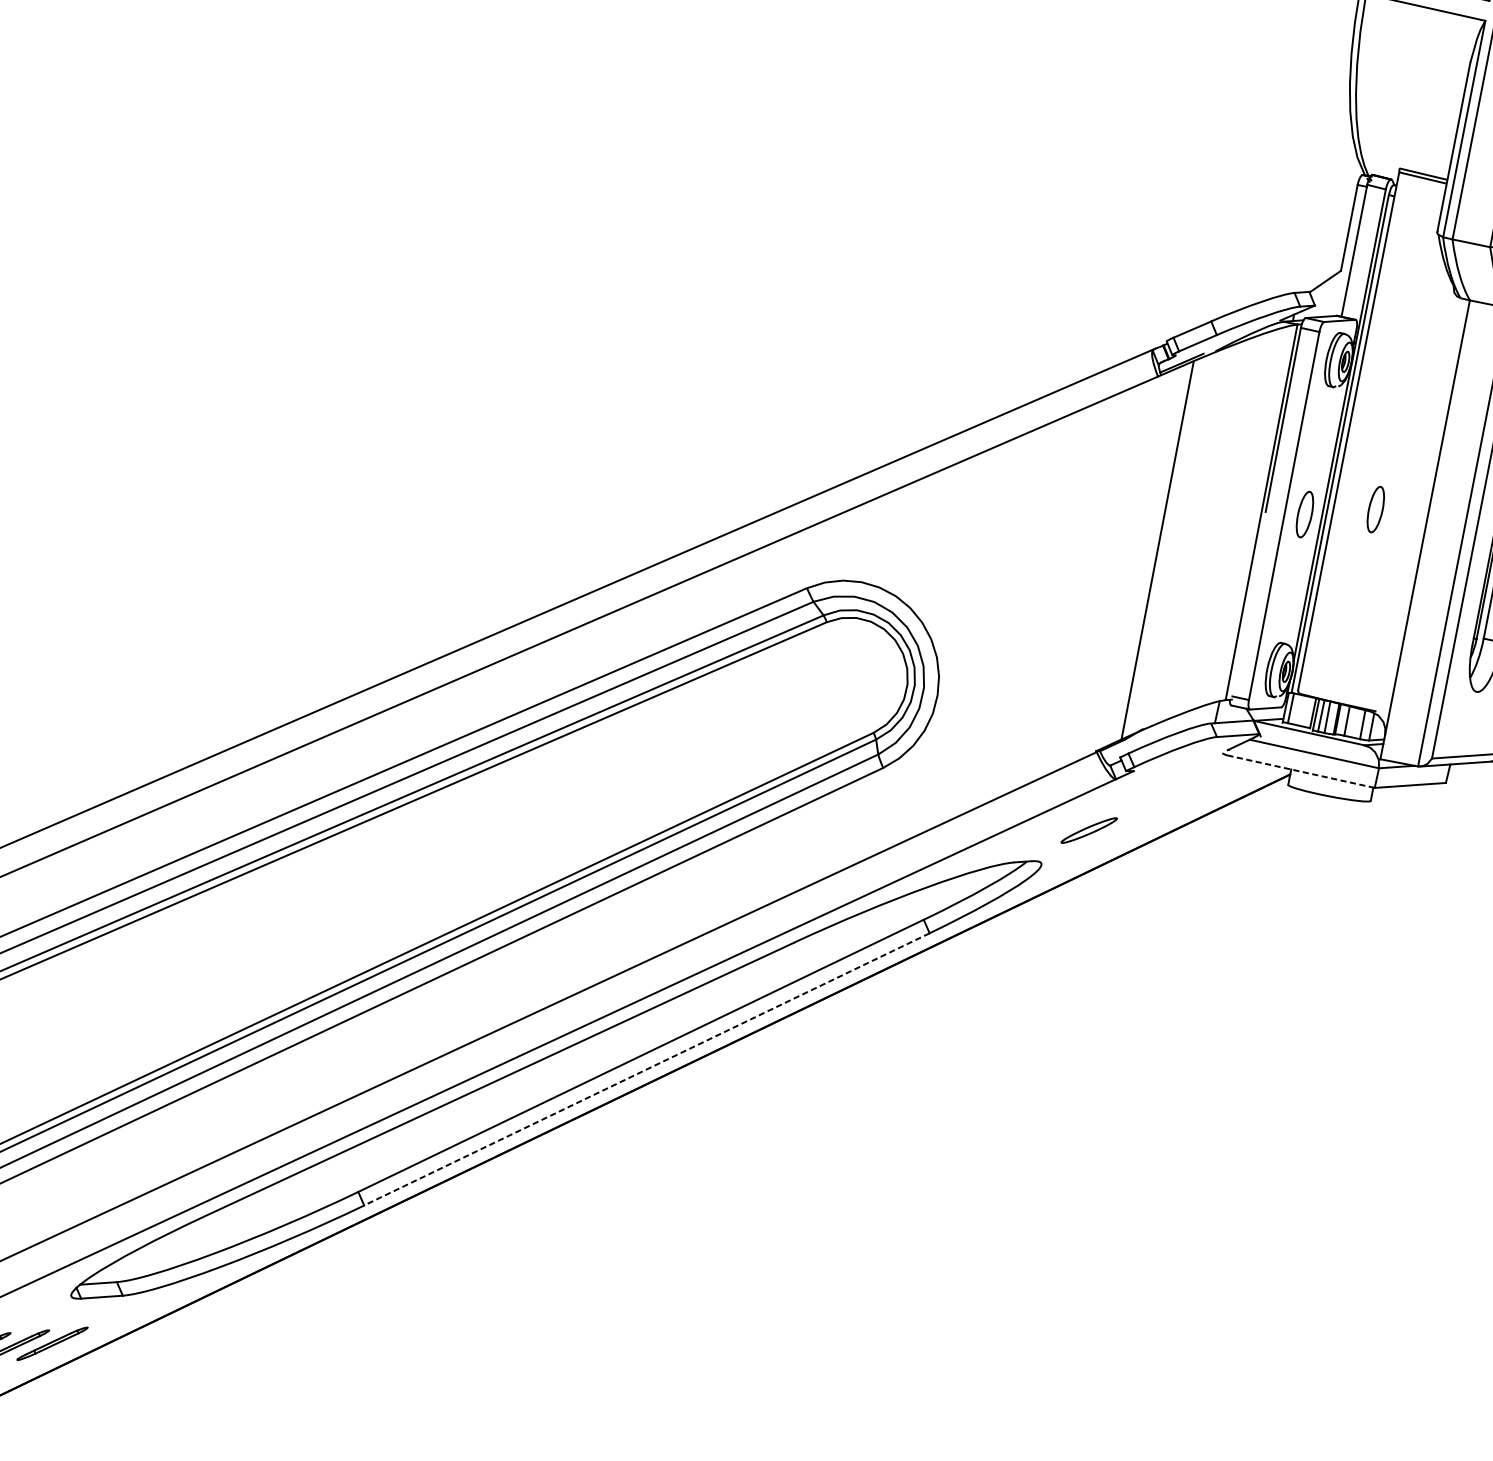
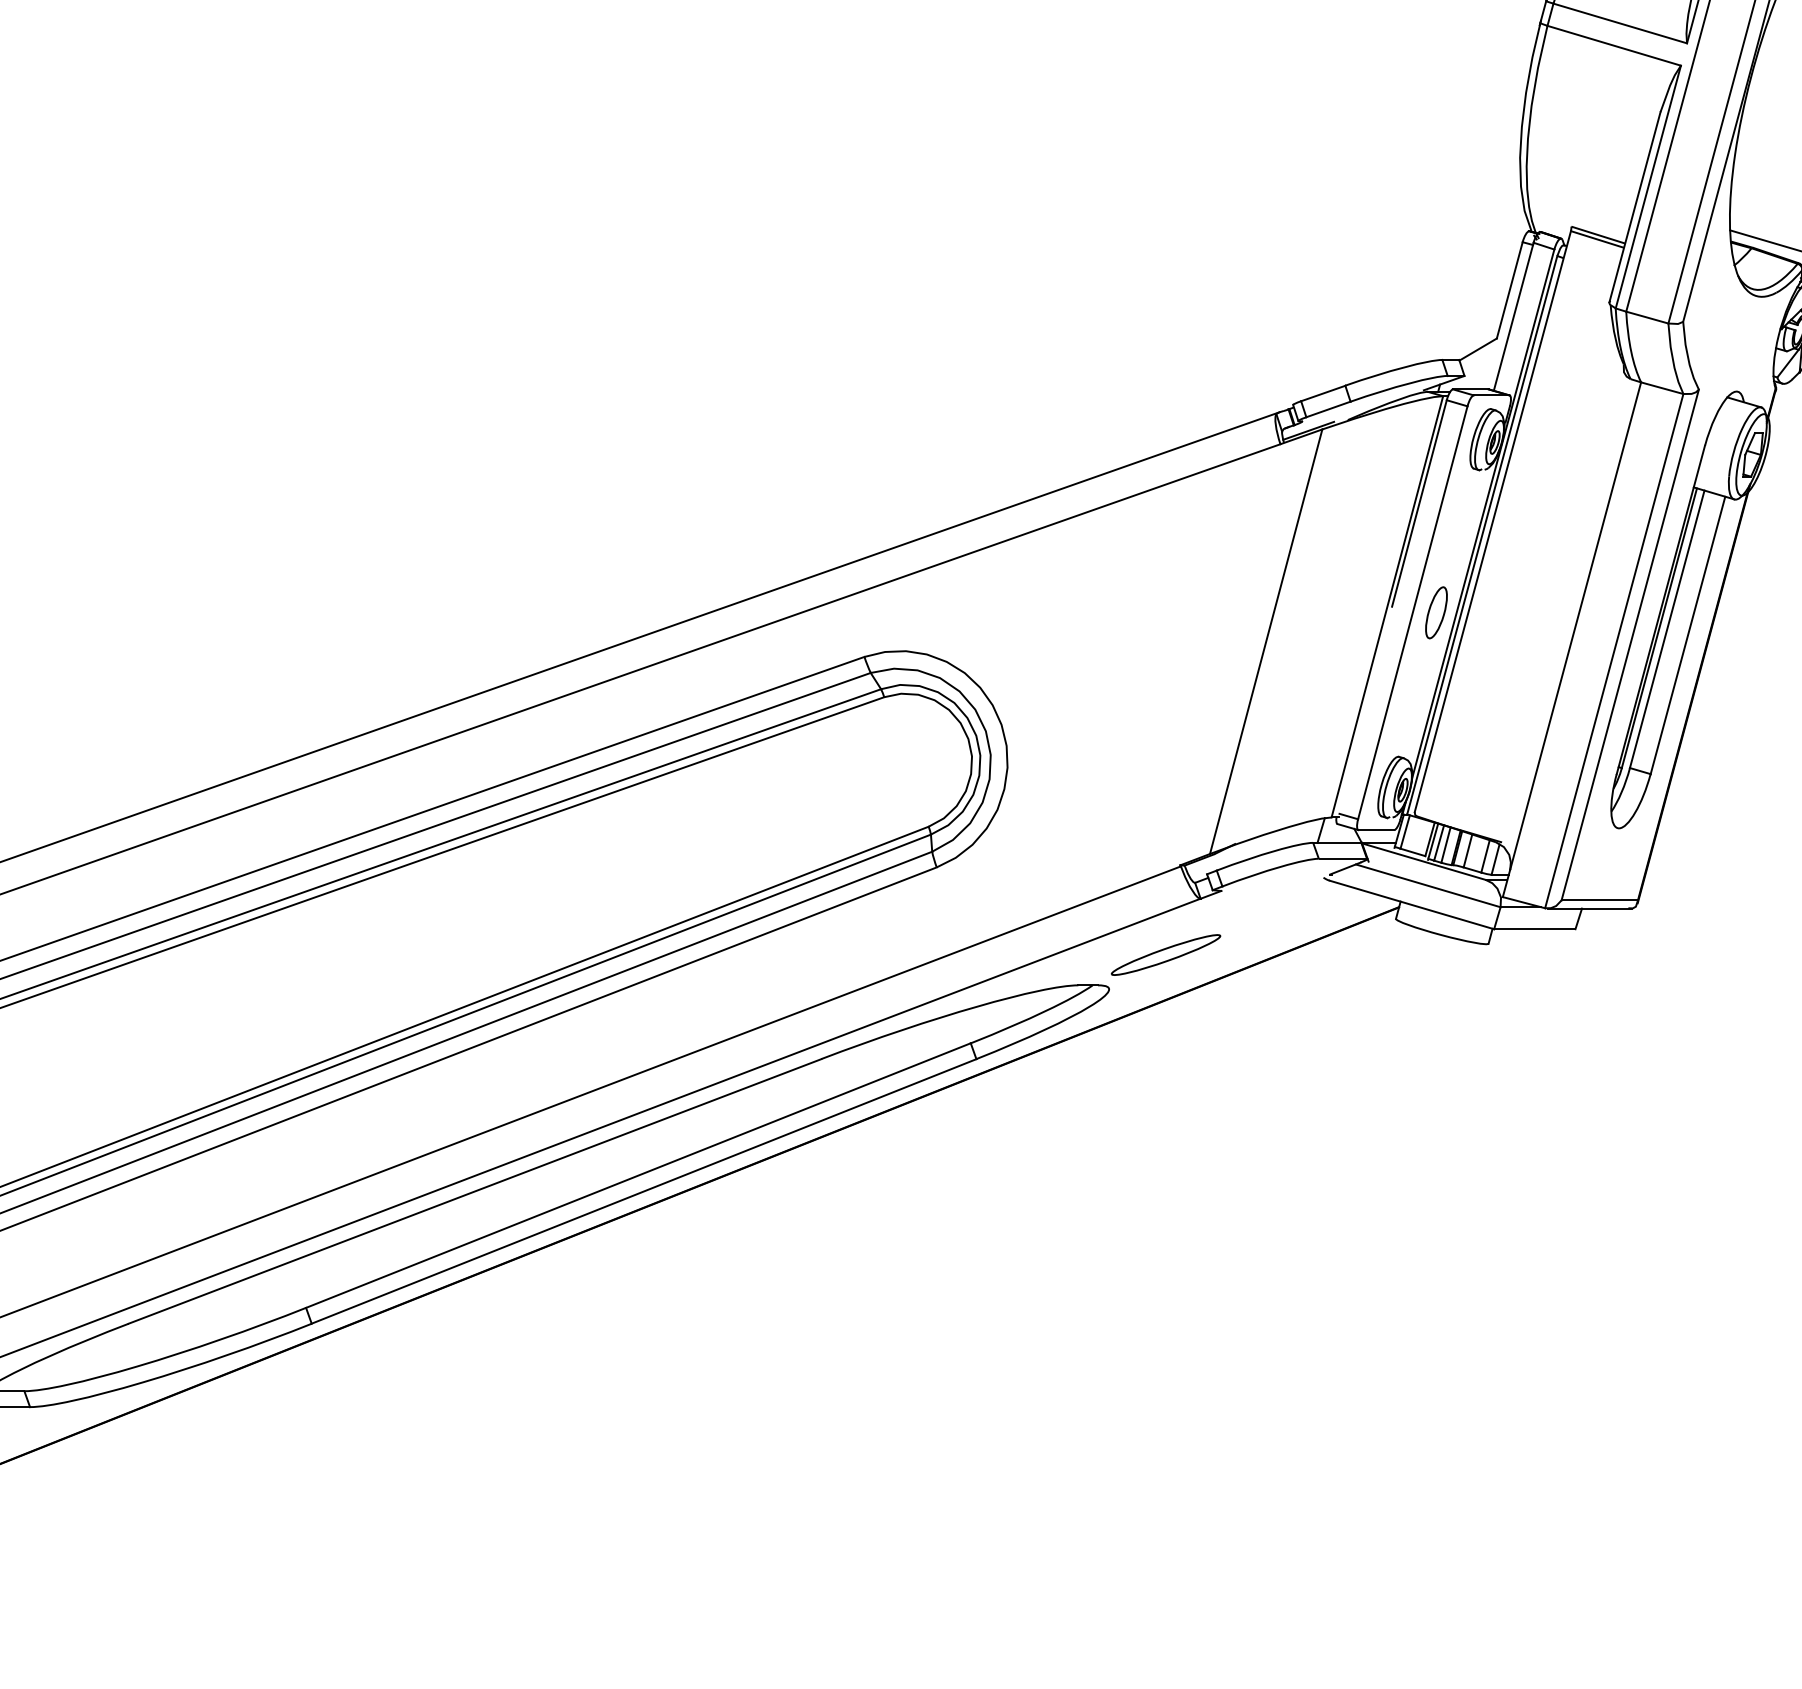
part: (1375, 509) -> (1517, 612), removed
line: (1300, 771) -> (1411, 904), dashed -> solid
part: (1088, 830) -> (1165, 954), size x1.67
line: (647, 1069) -> (644, 1191), dashed -> solid

